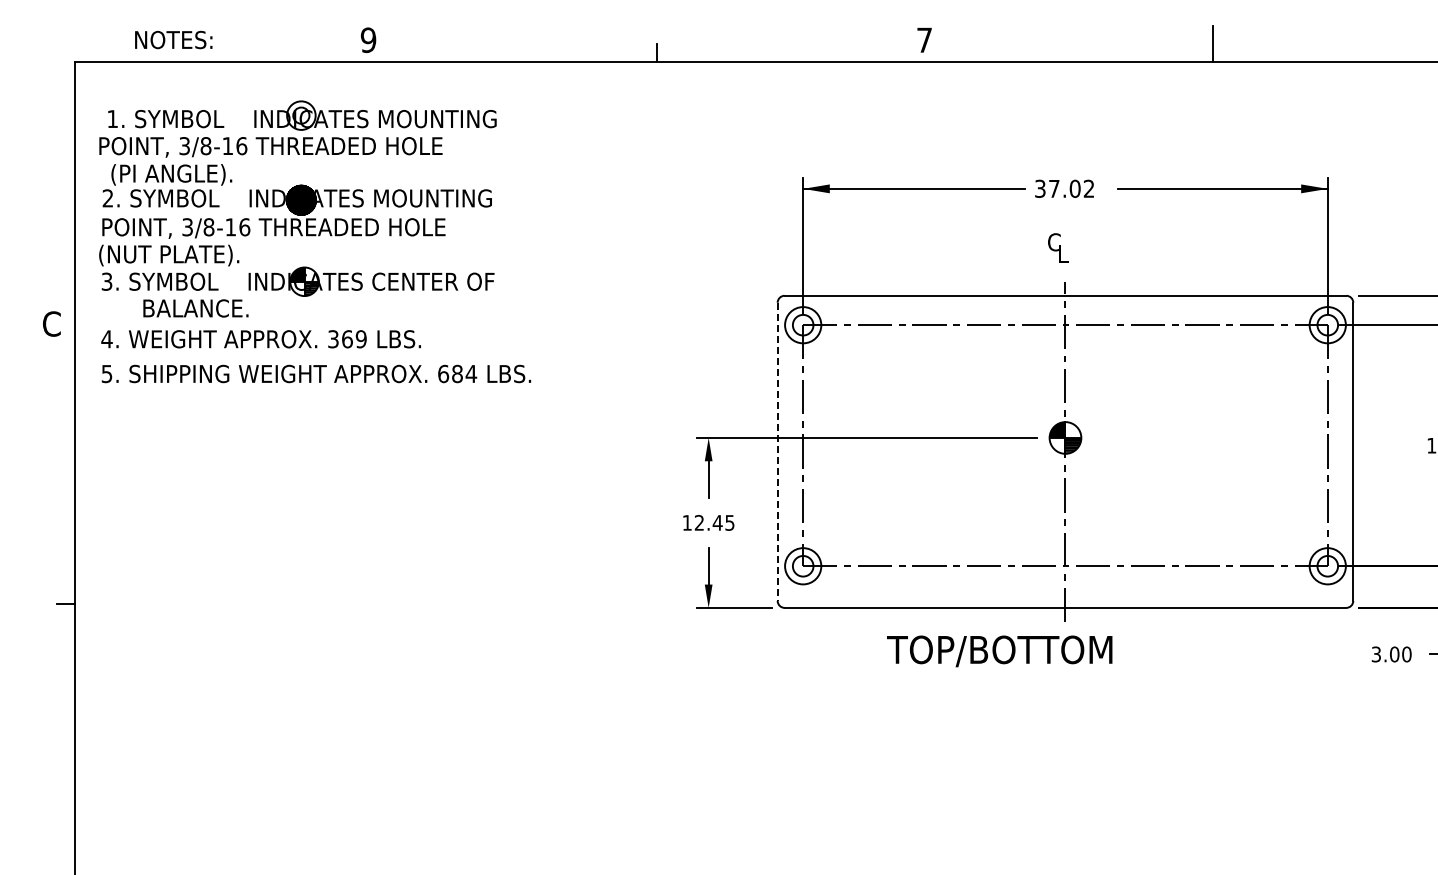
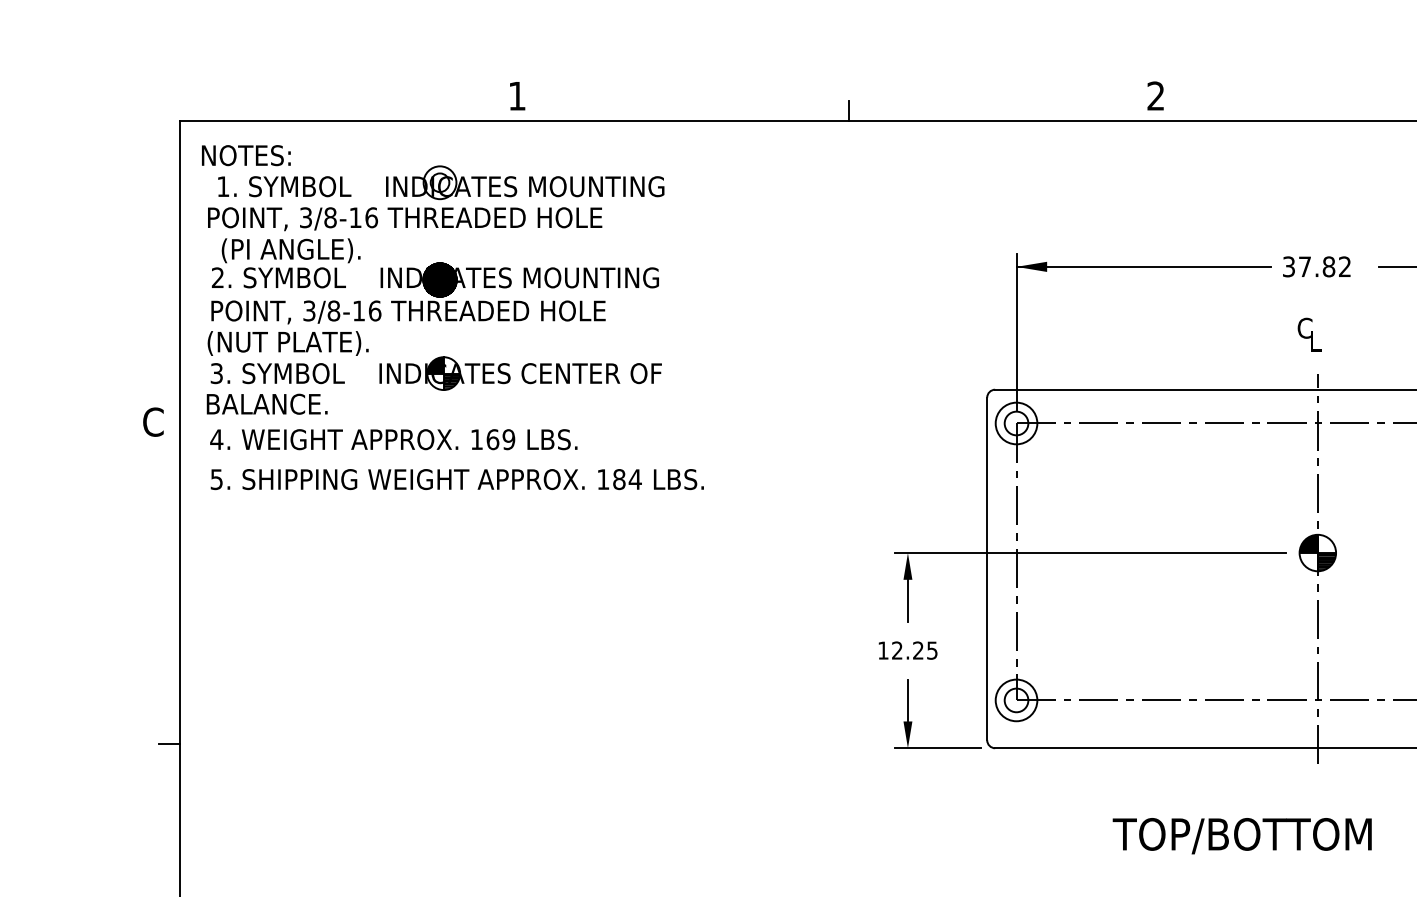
text: (173, 39) -> (246, 155), moved
text: (924, 39) -> (1155, 95), 7 -> 2
text: (368, 40) -> (517, 96), 9 -> 1
text: (1074, 188) -> (1328, 266), 37.02 -> 37.82
text: (195, 308) -> (266, 404), moved
text: (333, 339) -> (476, 439), 369 -> 169
text: (443, 373) -> (603, 478), 684 -> 184
line: (777, 452) -> (987, 569), dashed -> solid
text: (717, 522) -> (918, 650), 12.45 -> 12.25
text: (999, 651) -> (1242, 836), moved

